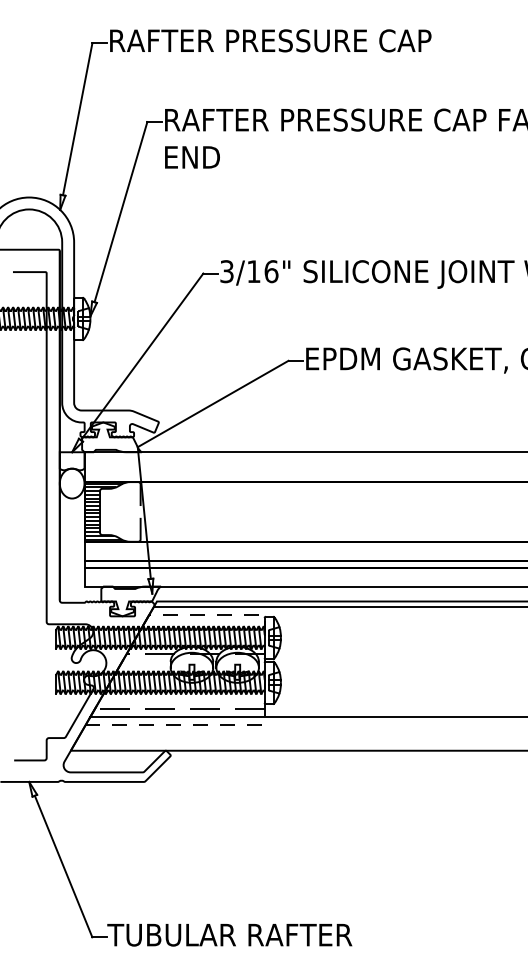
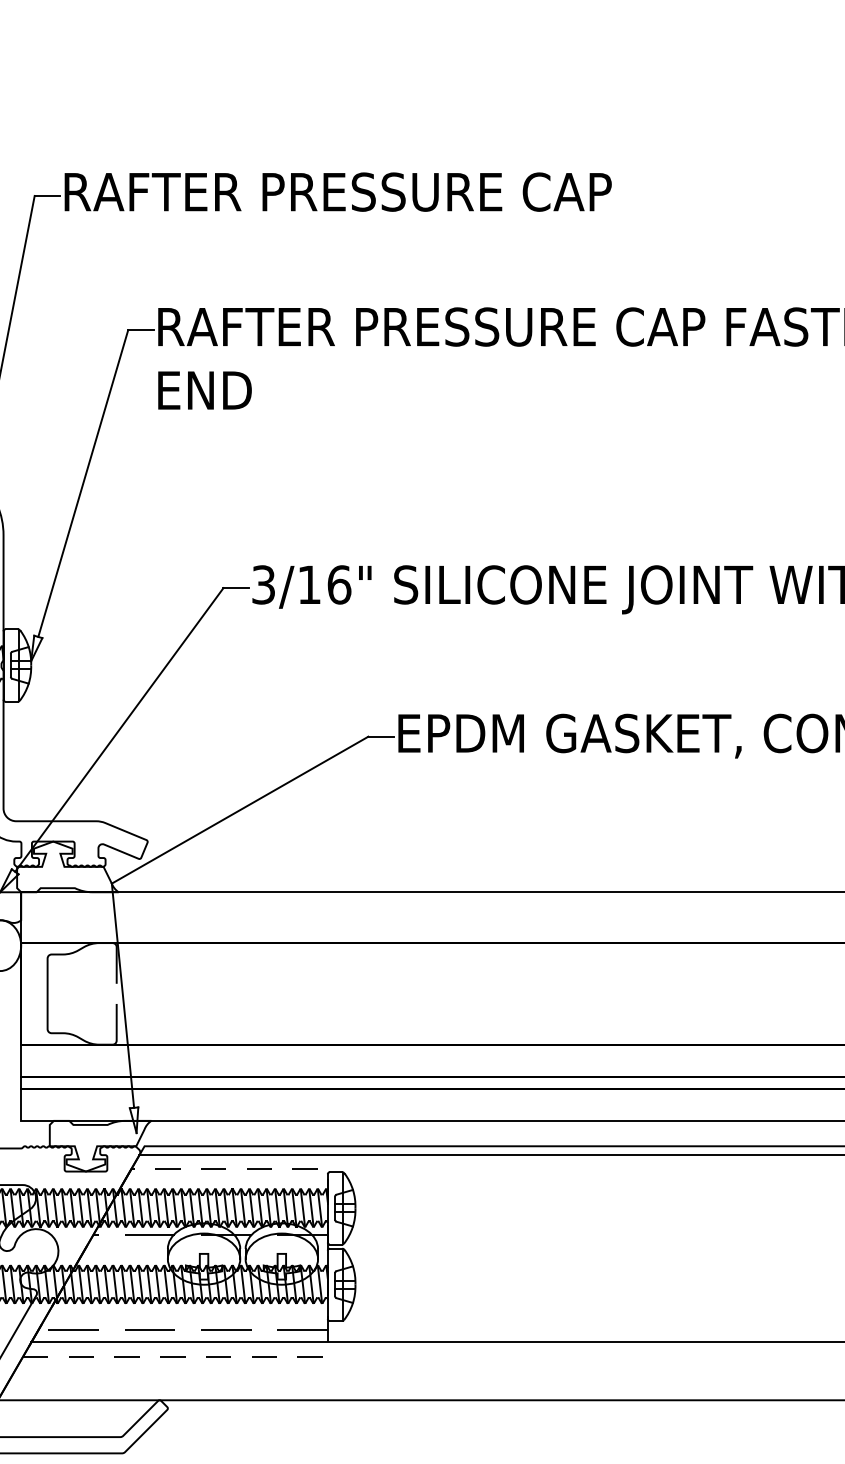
hatch: (103, 511) -> (53, 993), removed

